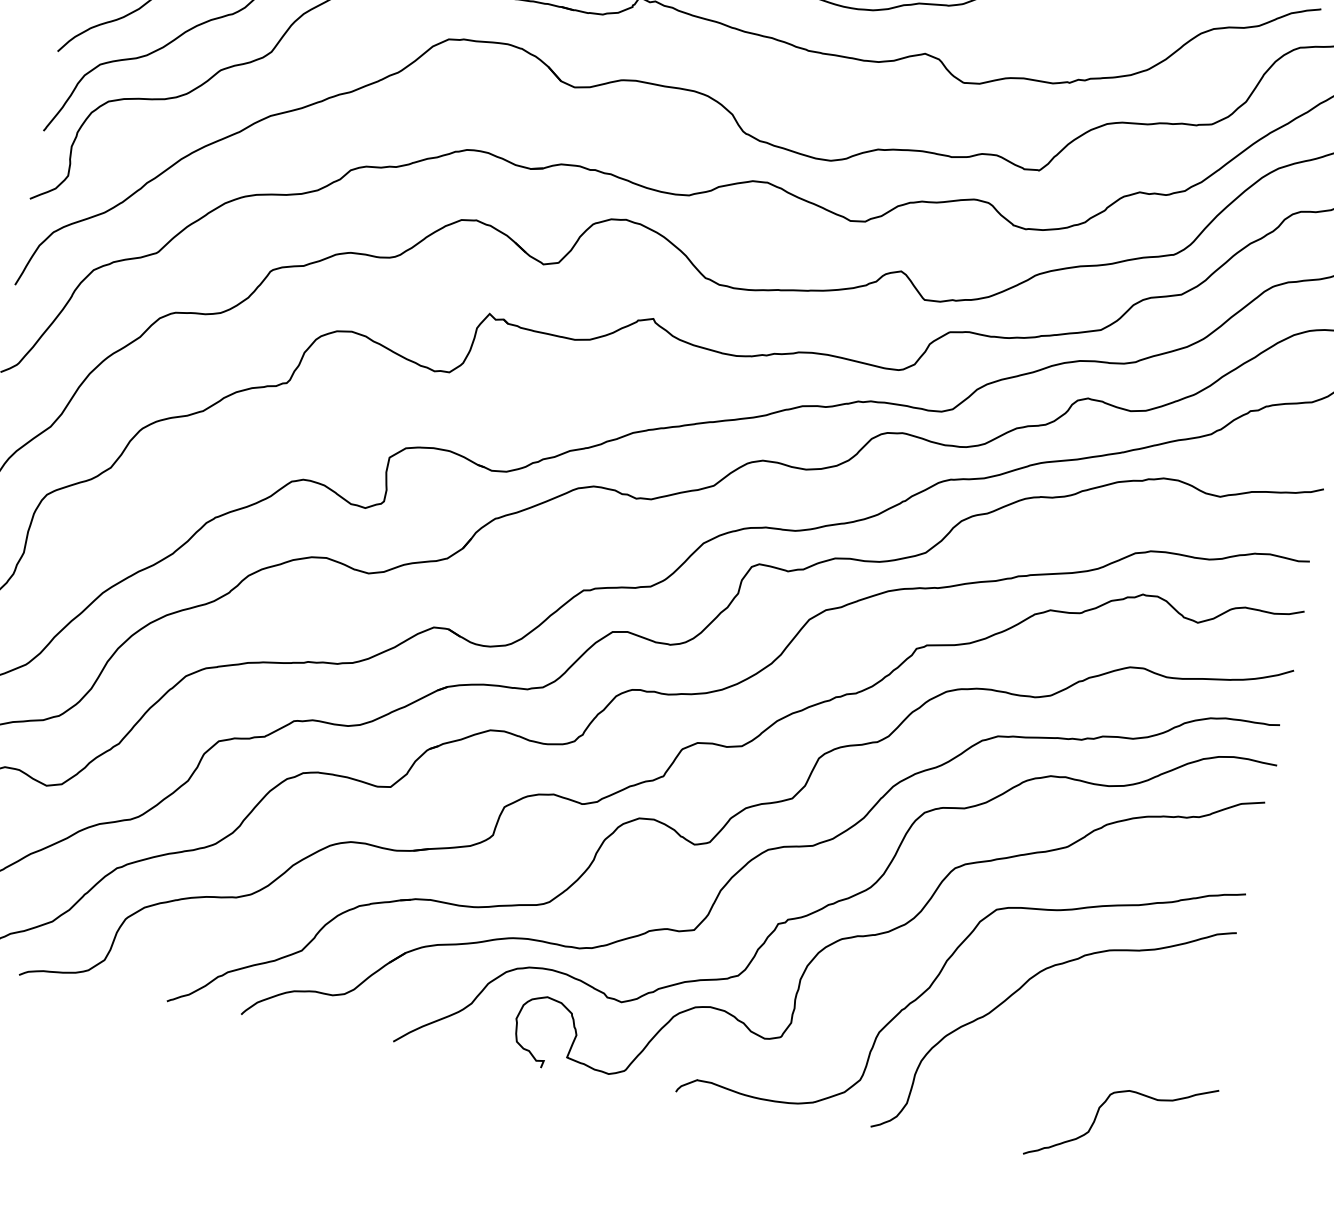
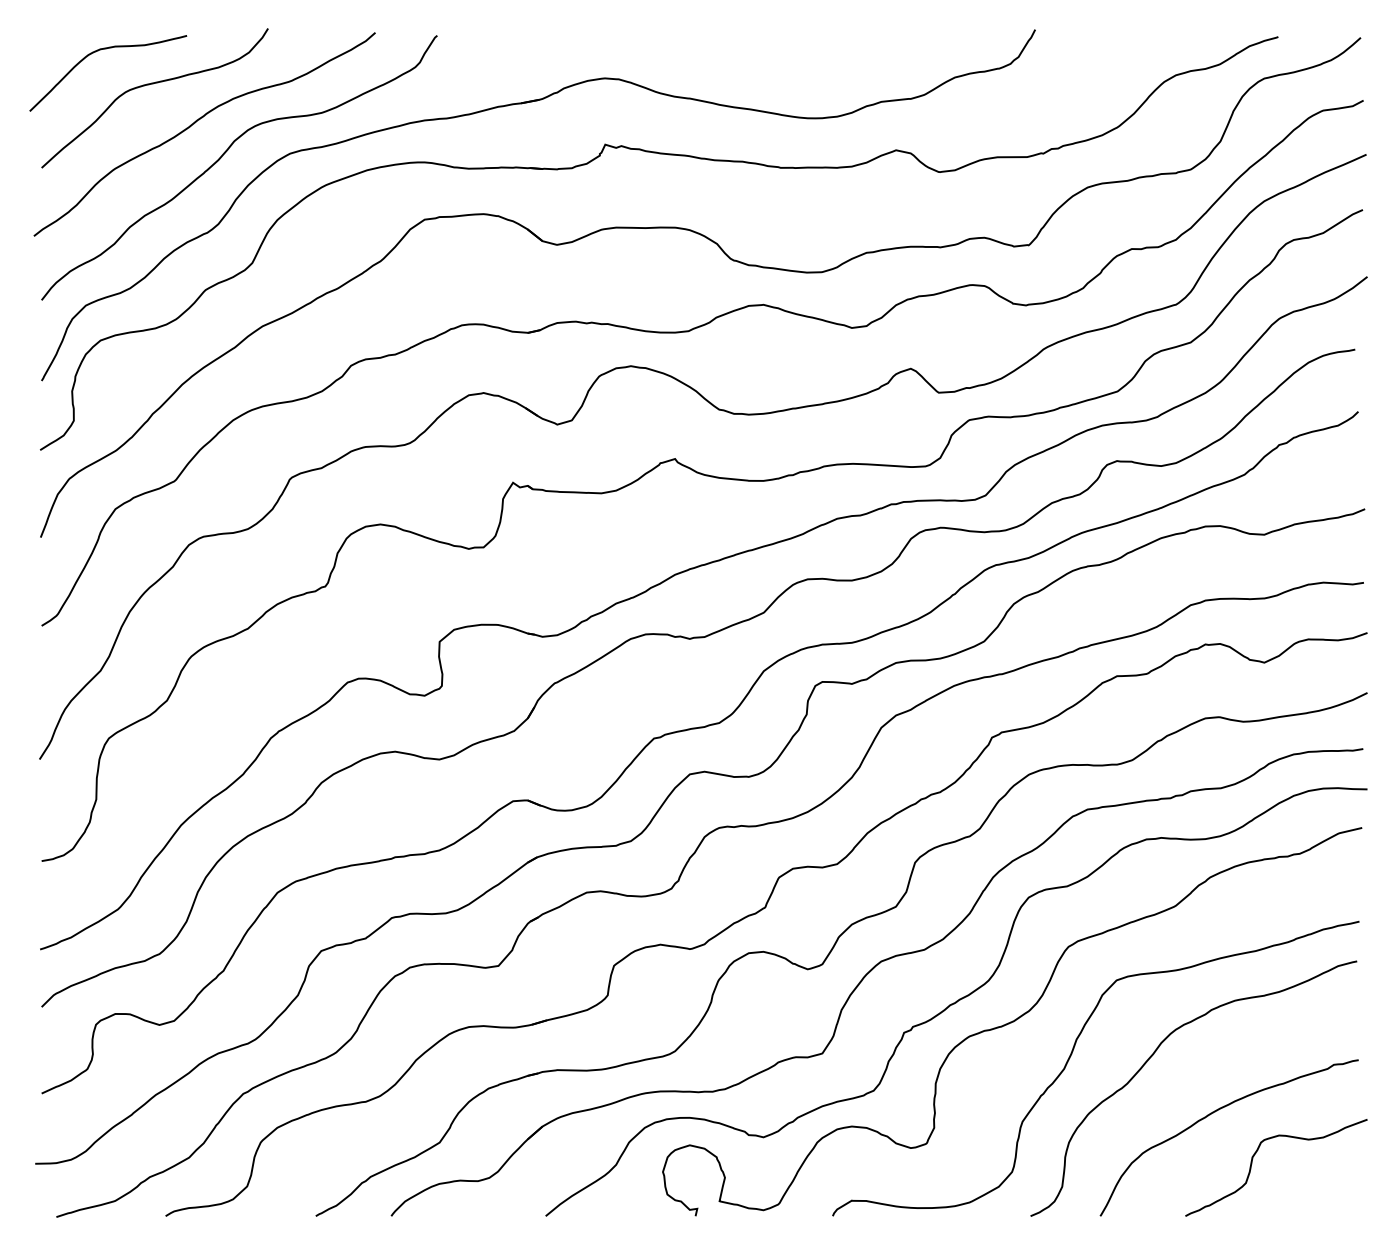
curve: (1070, 1057) -> (1215, 1112), added

